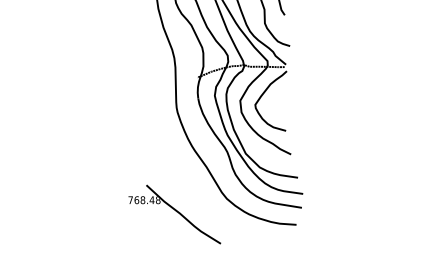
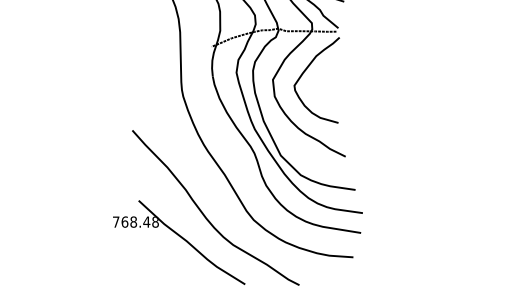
curve: (193, 195) -> (206, 215), added

